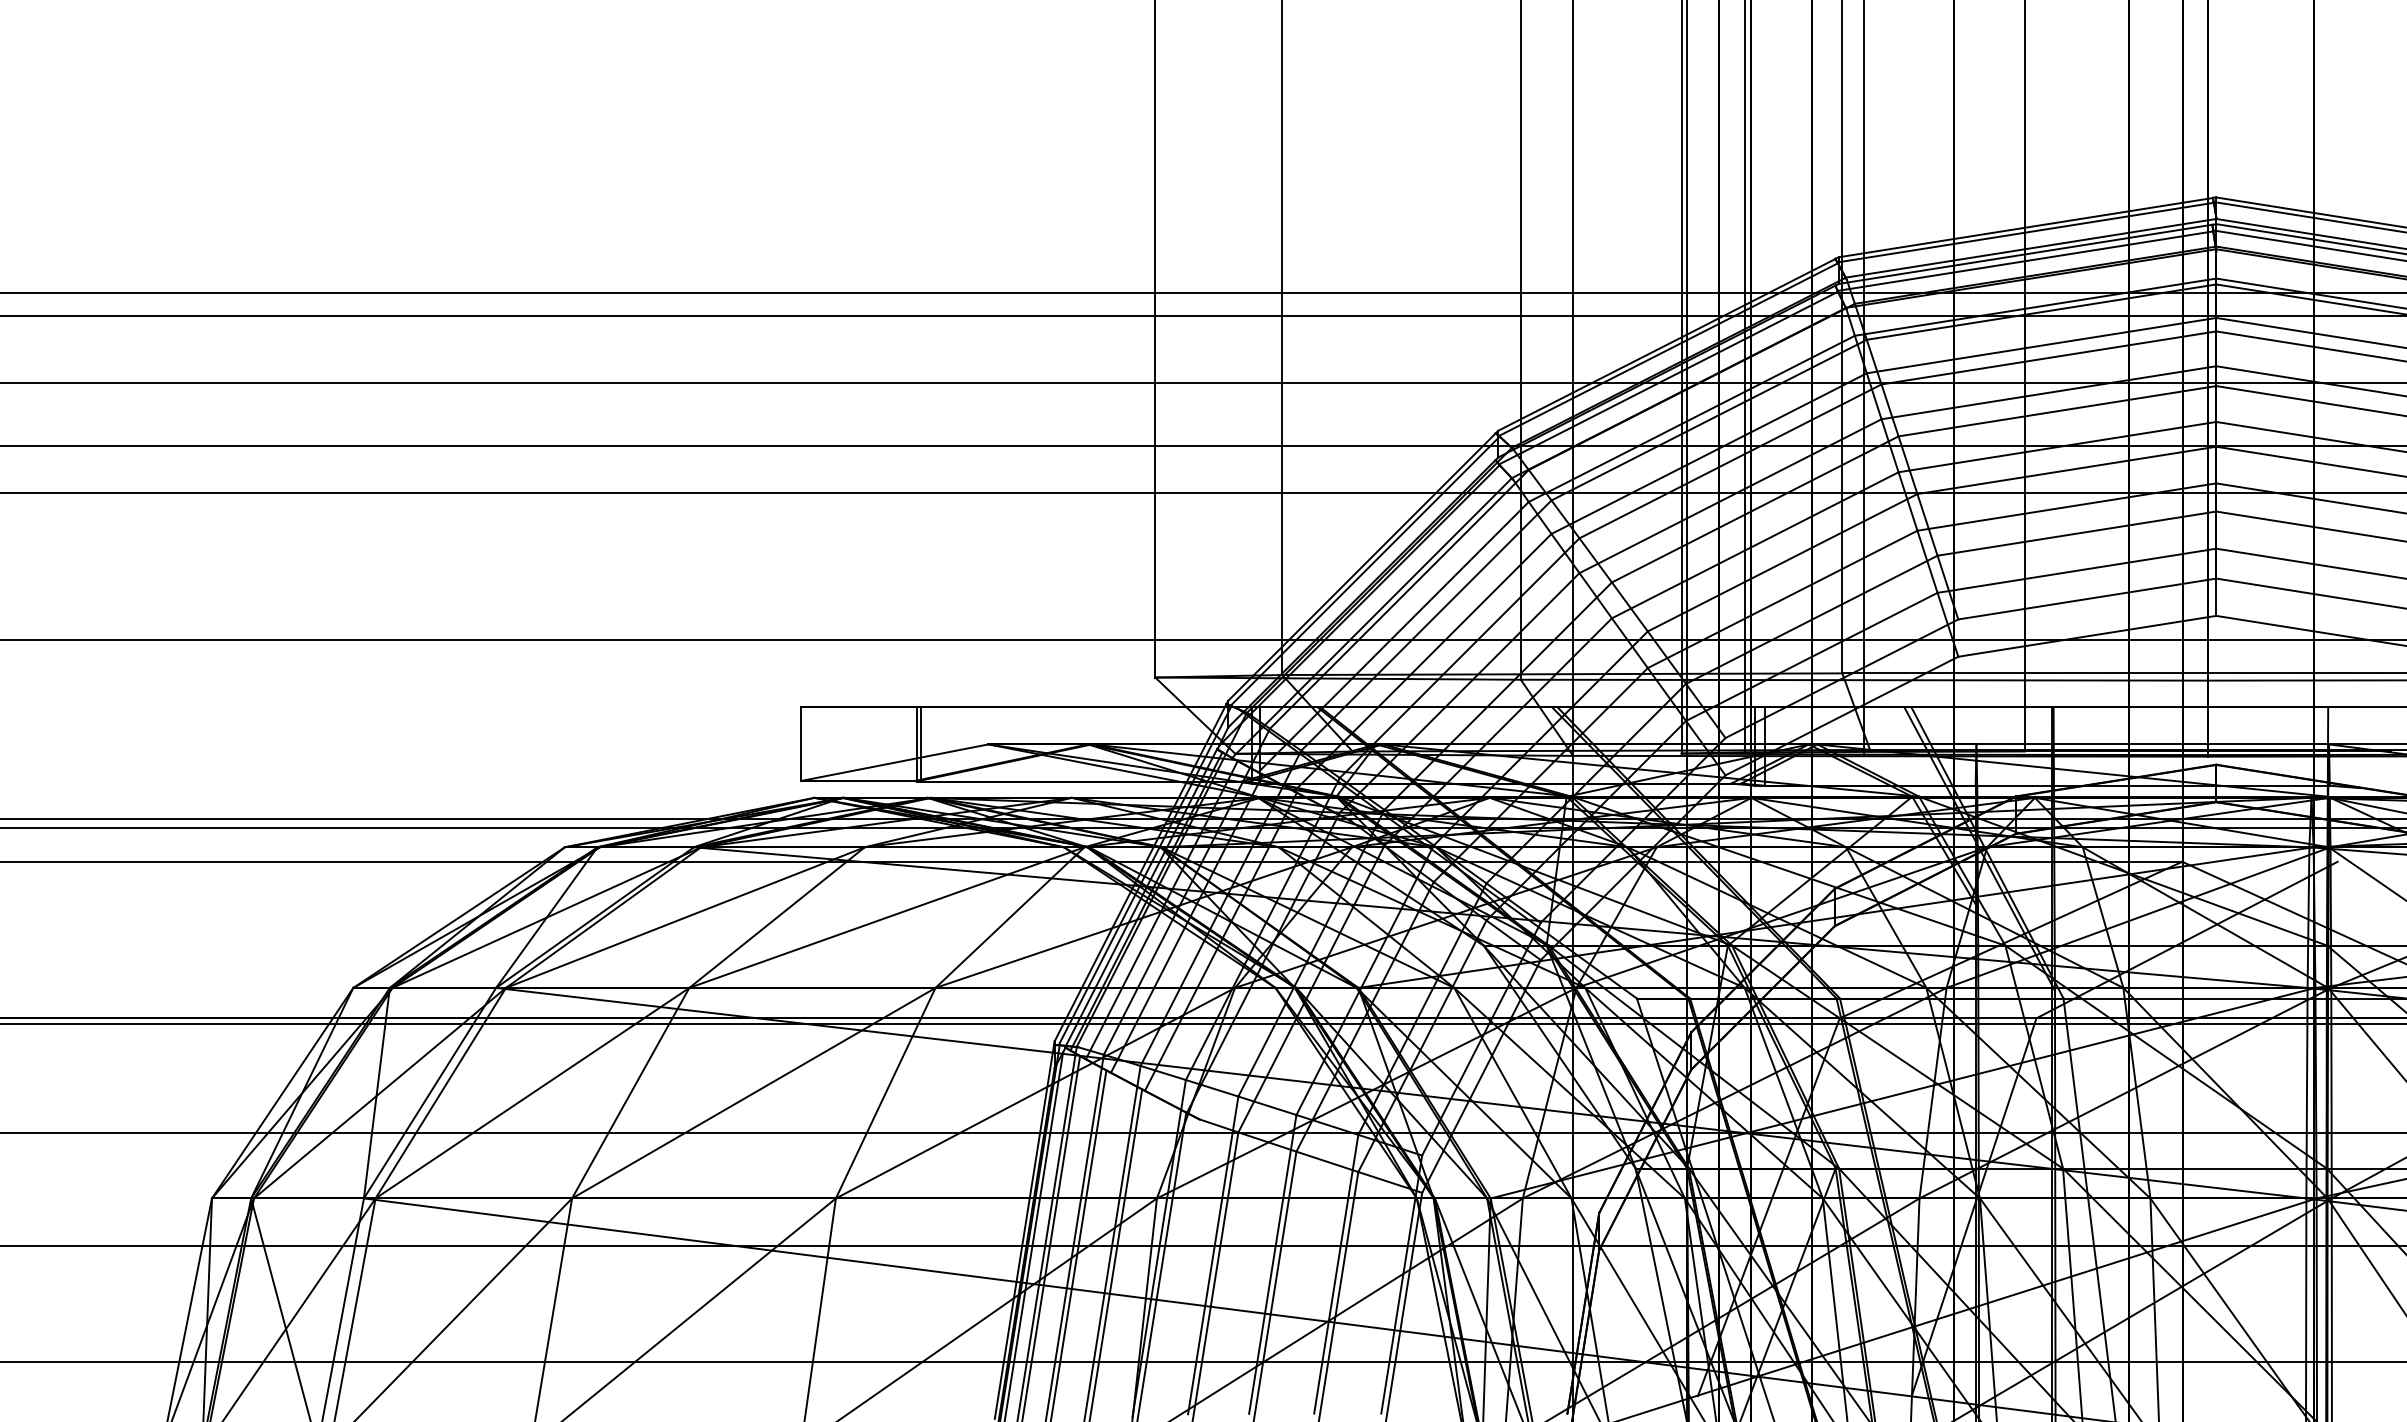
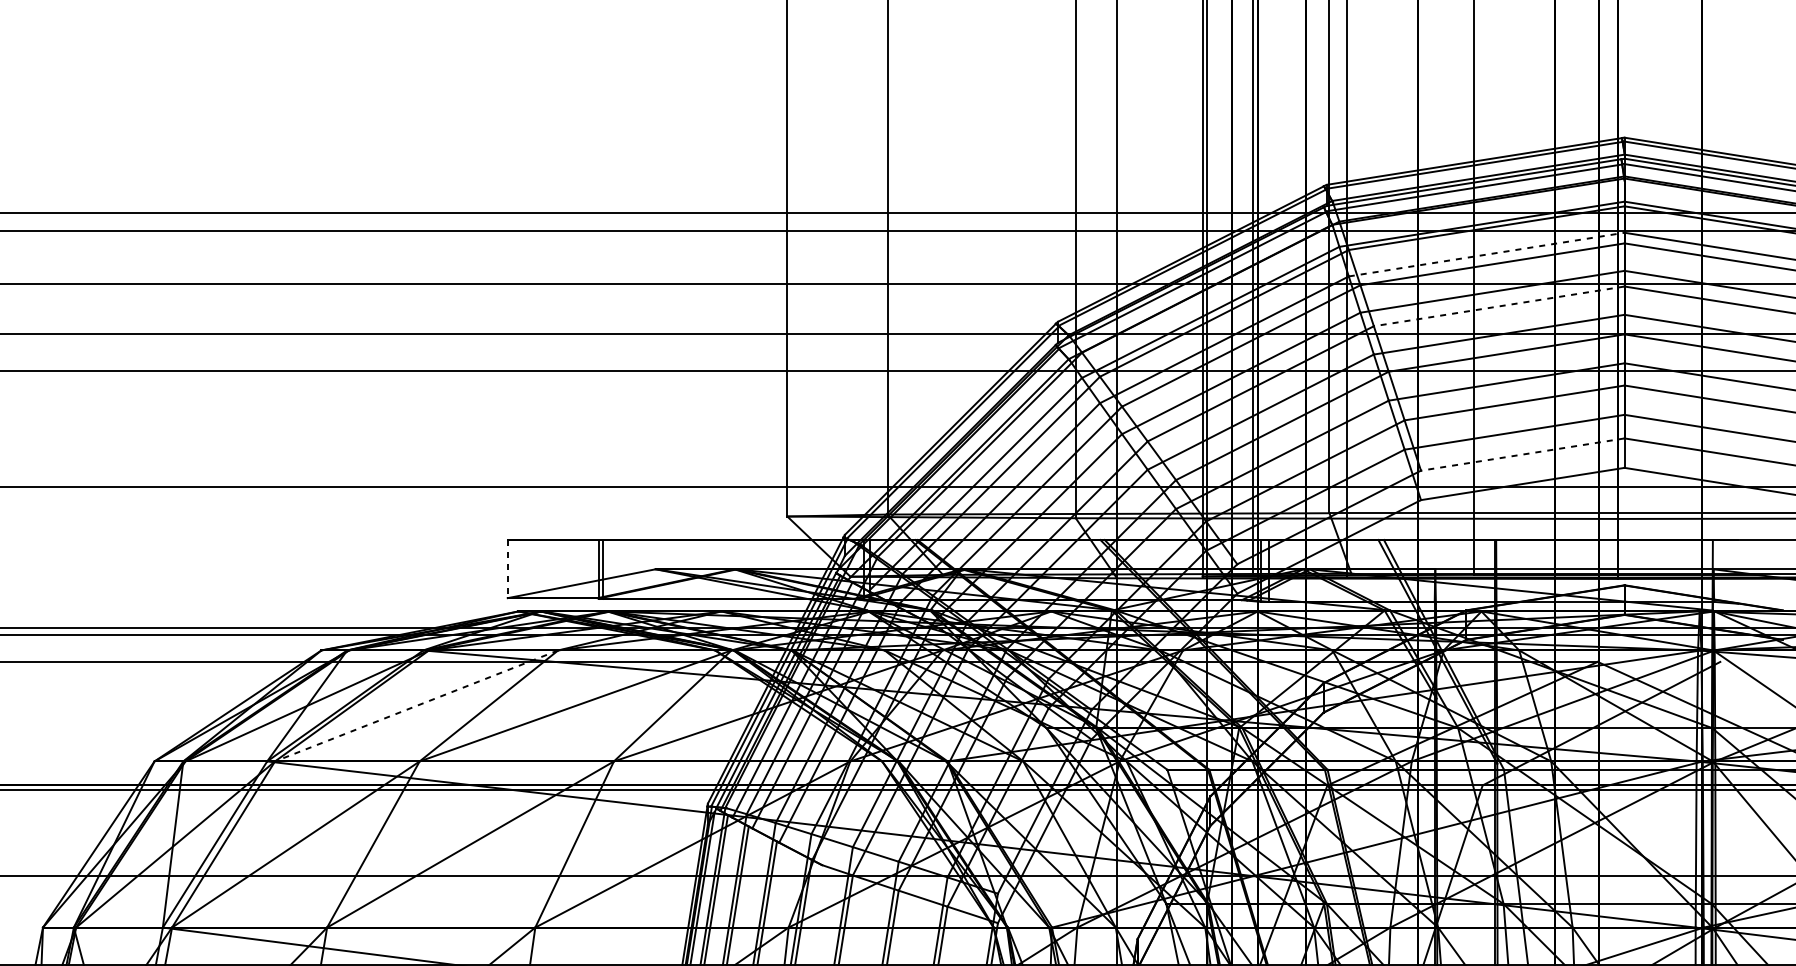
line: (2041, 345) -> (1486, 254), solid -> dashed
line: (2057, 411) -> (1499, 306), solid -> dashed
line: (2087, 599) -> (1522, 454), solid -> dashed
line: (800, 744) -> (507, 569), solid -> dashed
line: (685, 917) -> (416, 705), solid -> dashed

